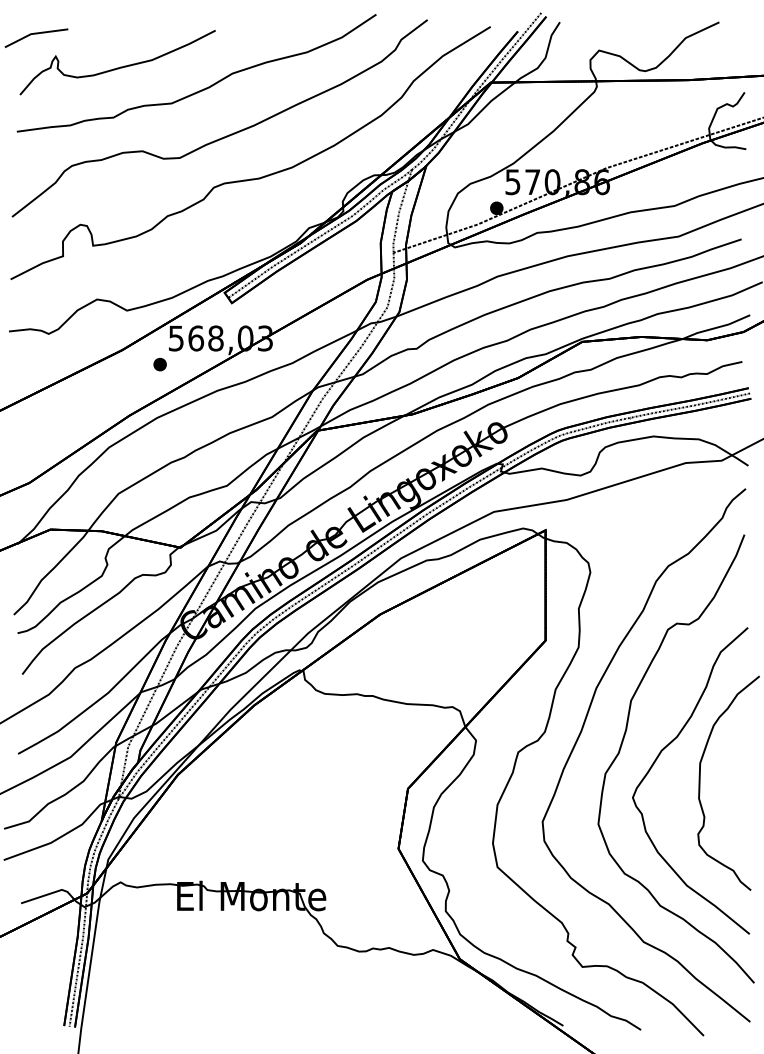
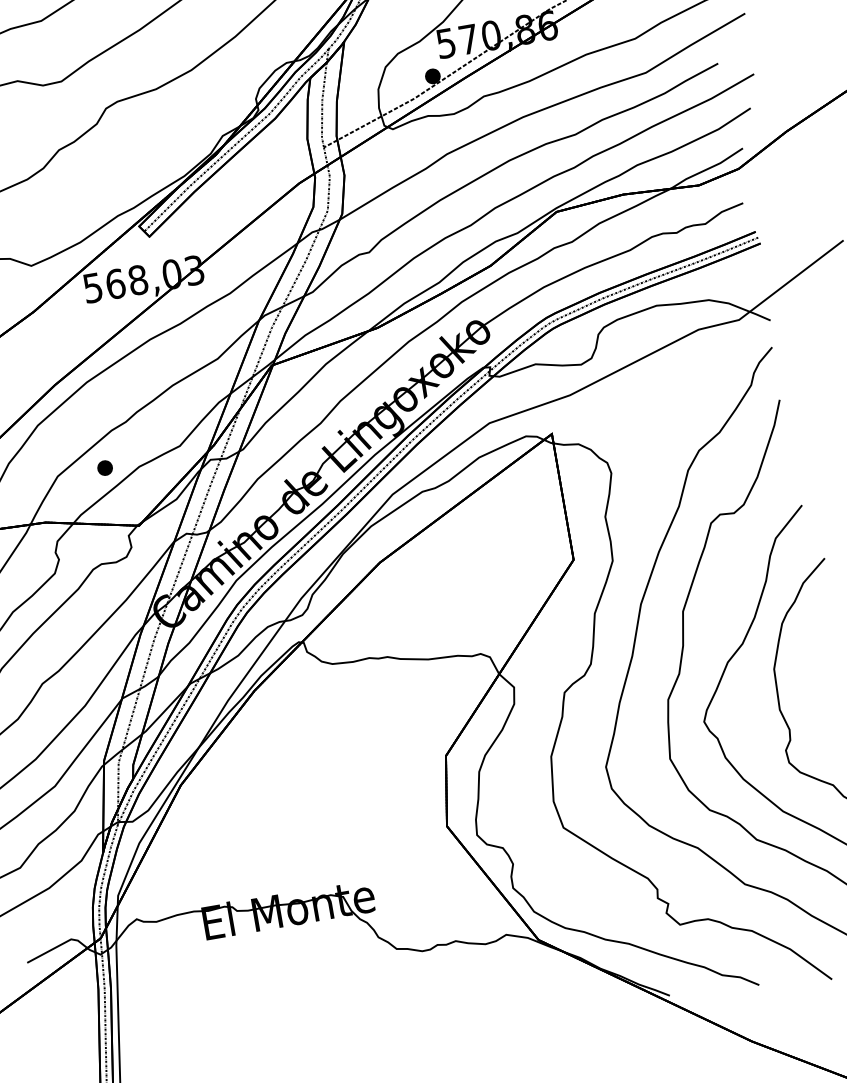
part: (159, 364) -> (104, 468), moved

